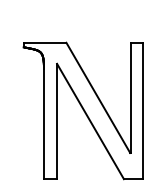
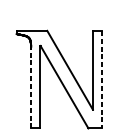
line: (143, 111) -> (102, 80), solid -> dashed
line: (43, 123) -> (30, 88), solid -> dashed

